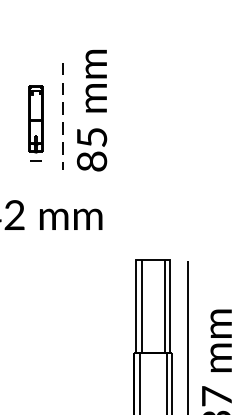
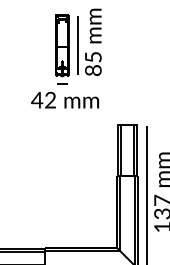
line: (63, 116) -> (77, 45), dashed -> solid
part: (36, 123) -> (62, 49), size x1.67

